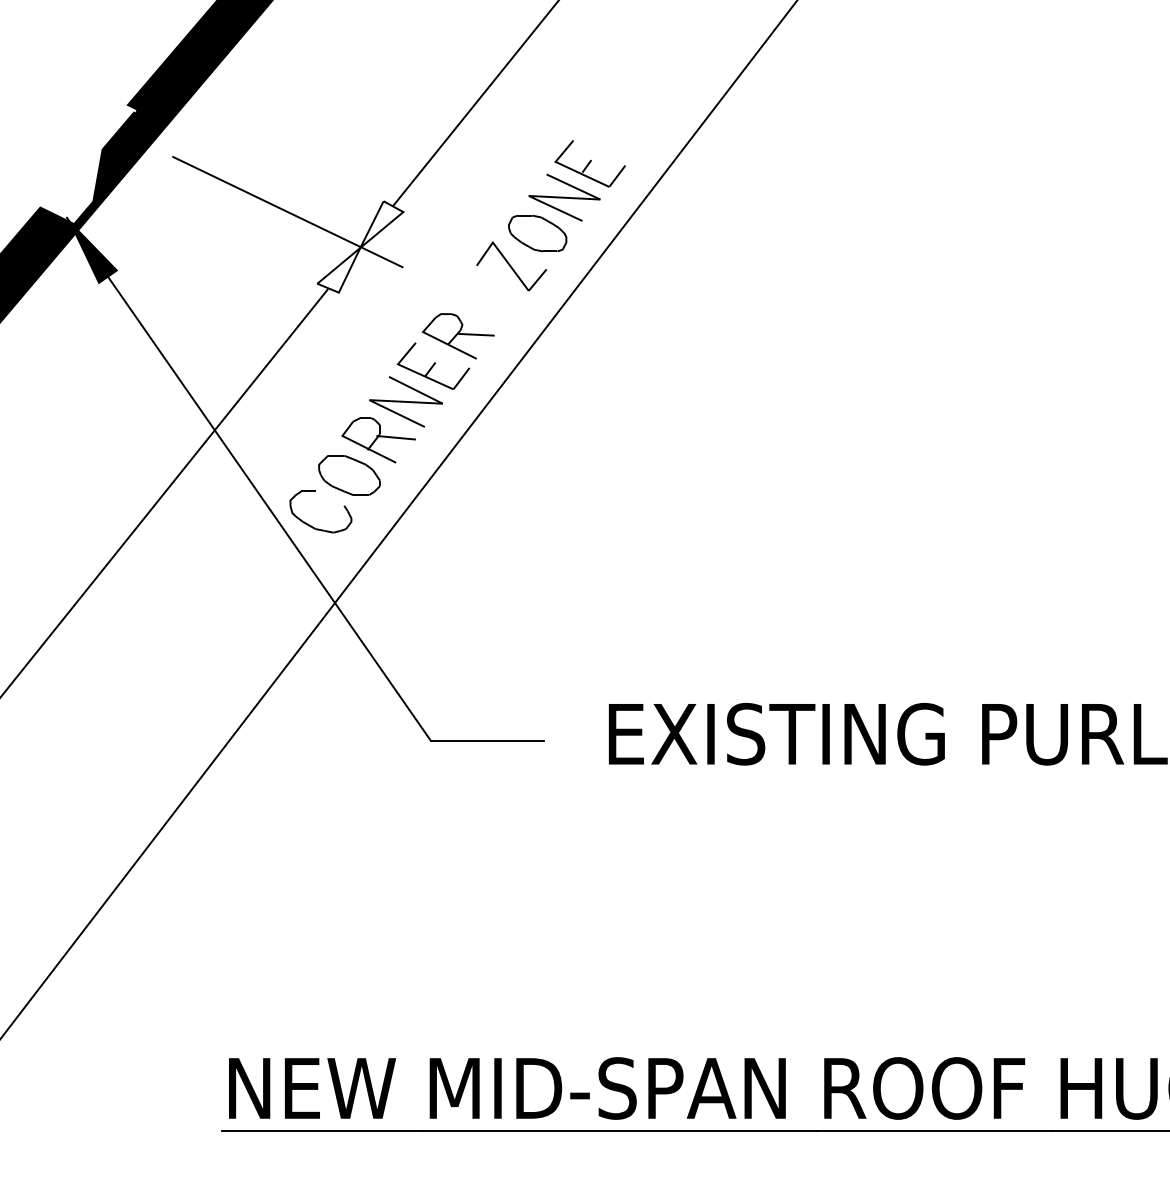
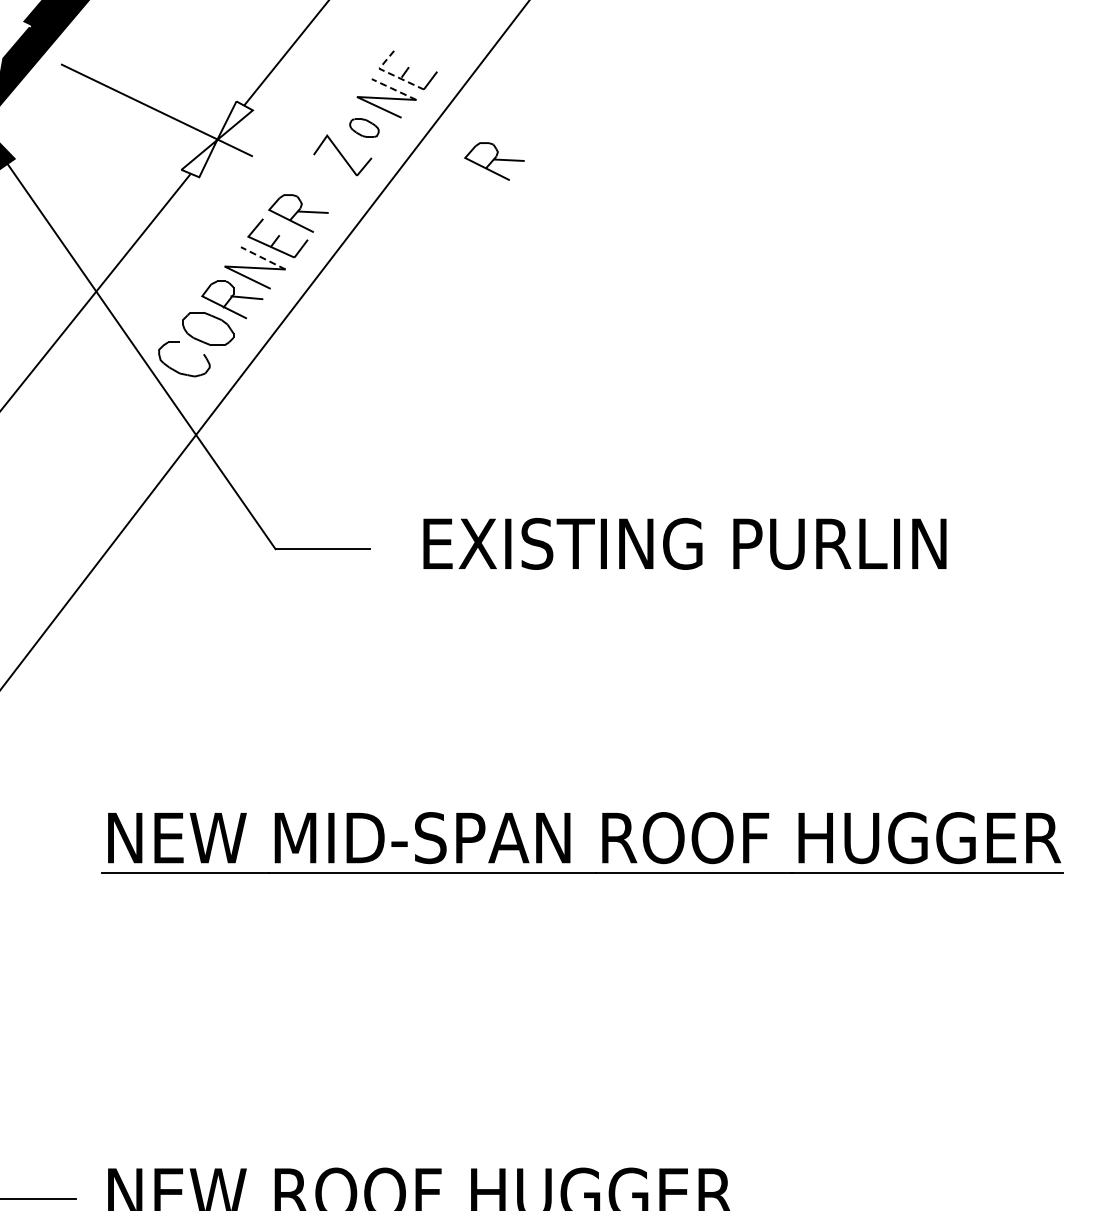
line: (569, 168) -> (390, 74), solid -> dashed
line: (573, 186) -> (394, 89), solid -> dashed
part: (537, 232) -> (364, 127), size x0.6
part: (694, 273) -> (494, 161), added
line: (416, 390) -> (263, 258), solid -> dashed

